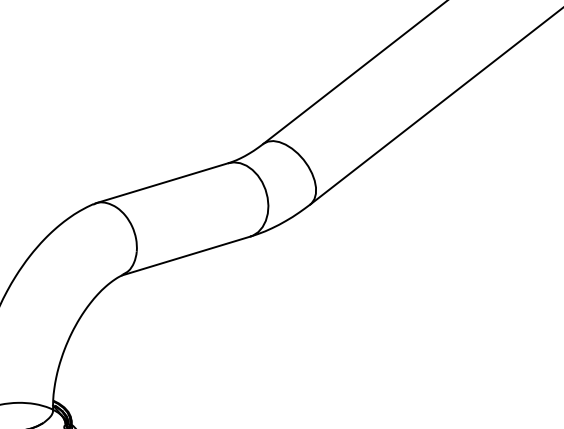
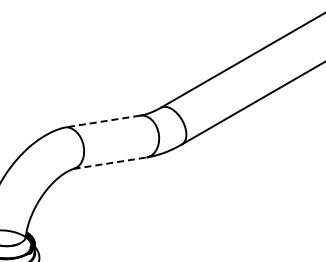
line: (160, 183) -> (101, 121), solid -> dashed
line: (186, 256) -> (110, 163), solid -> dashed

